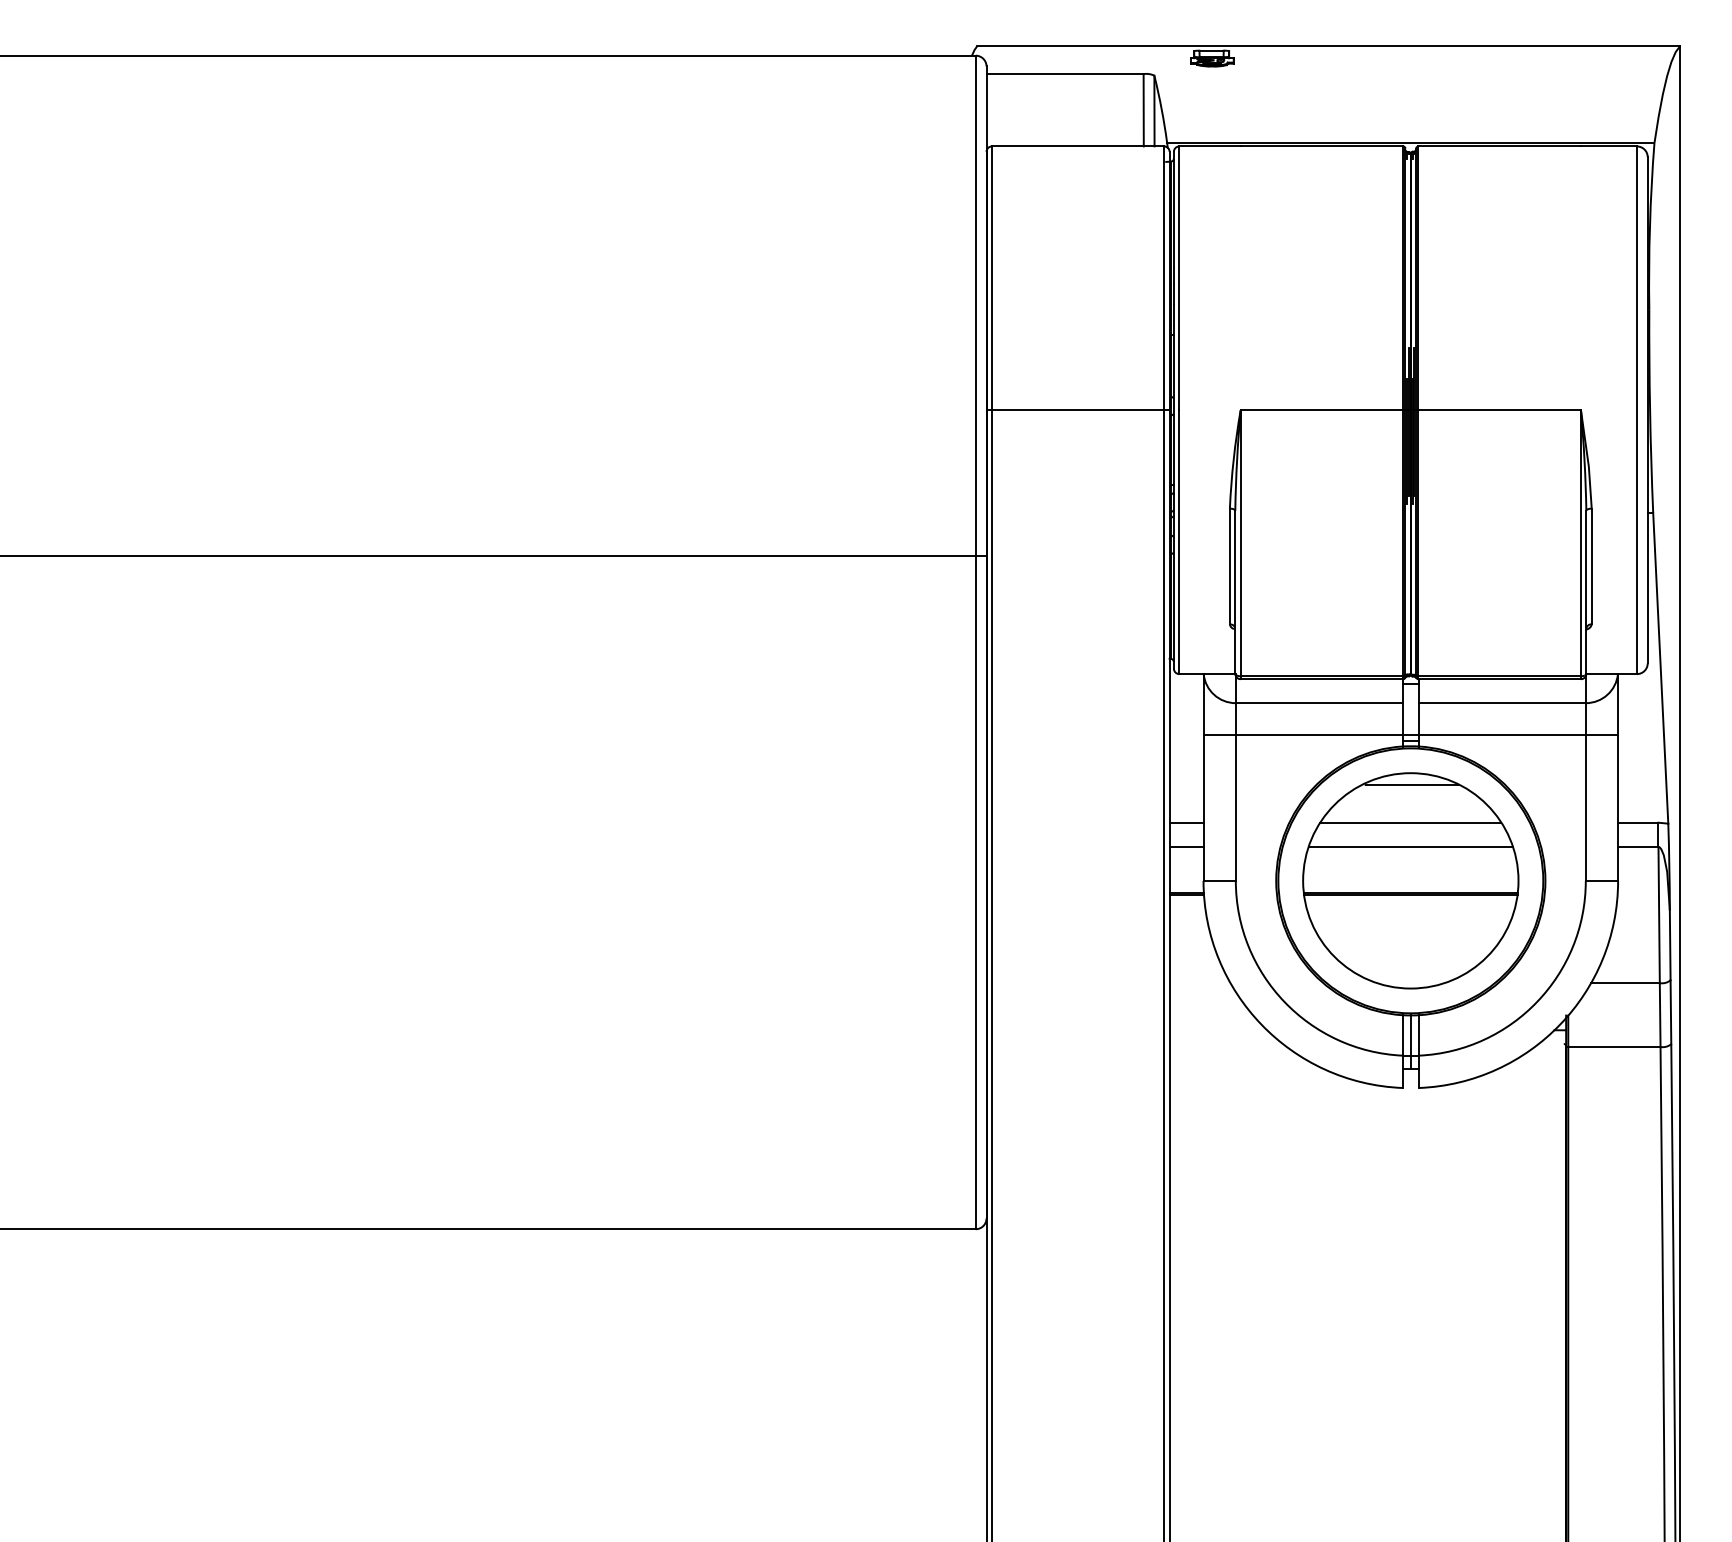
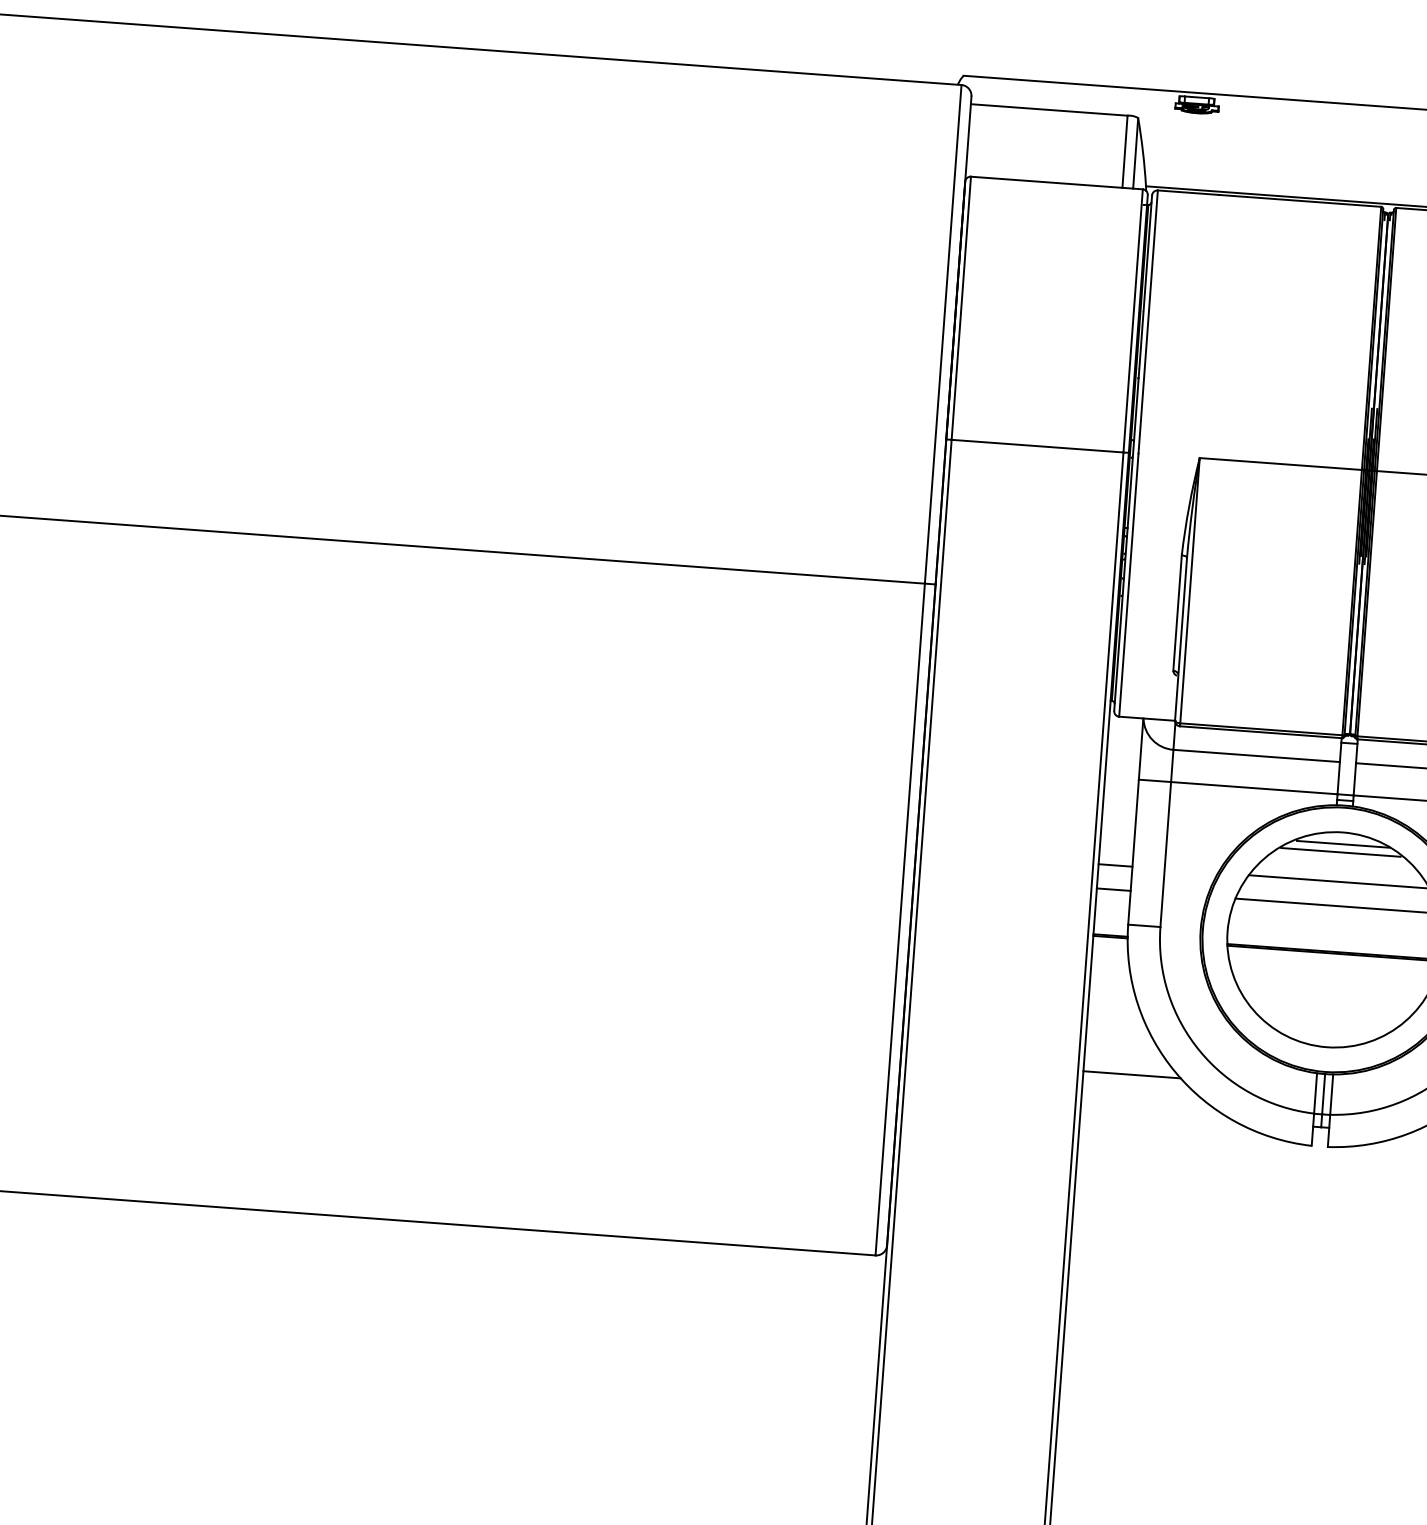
line: (1410, 793) -> (1341, 852), added
line: (1218, 1030) -> (1132, 1075), added

